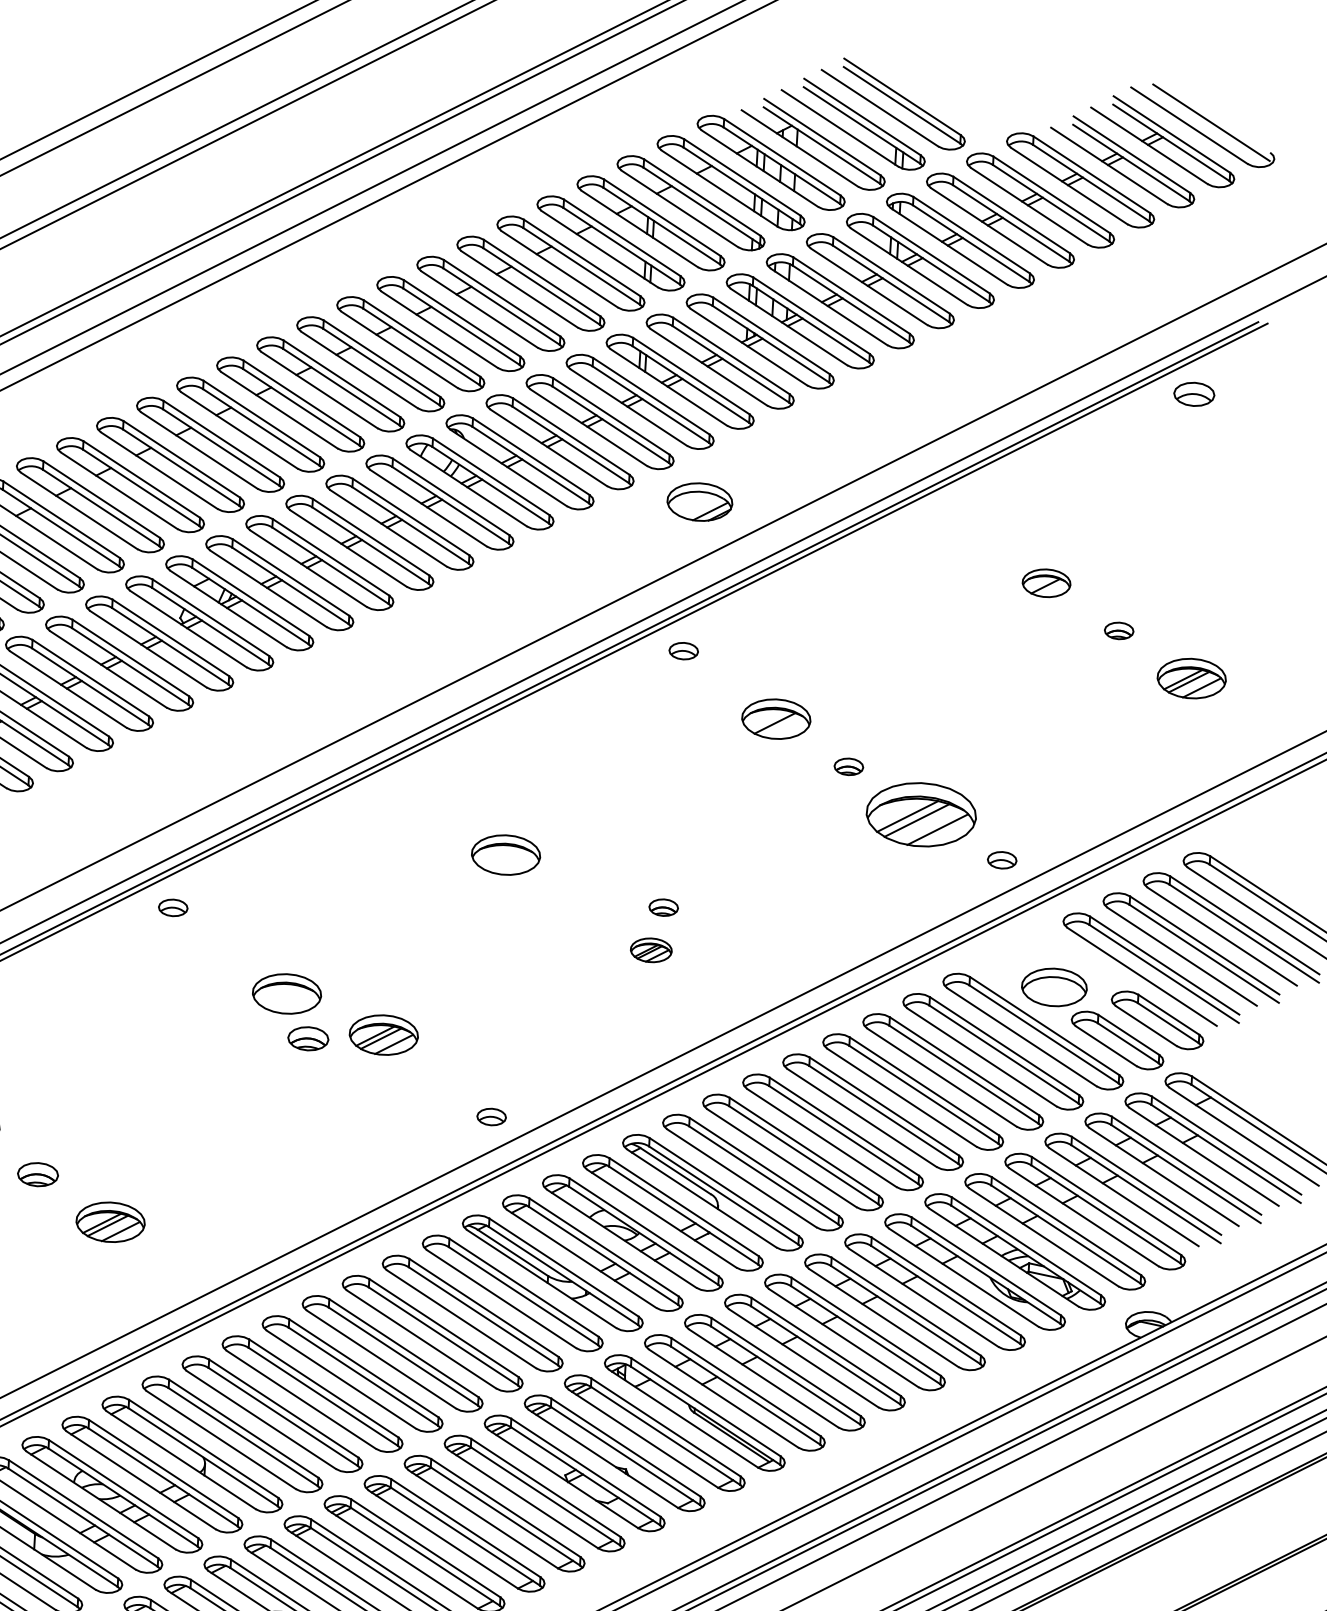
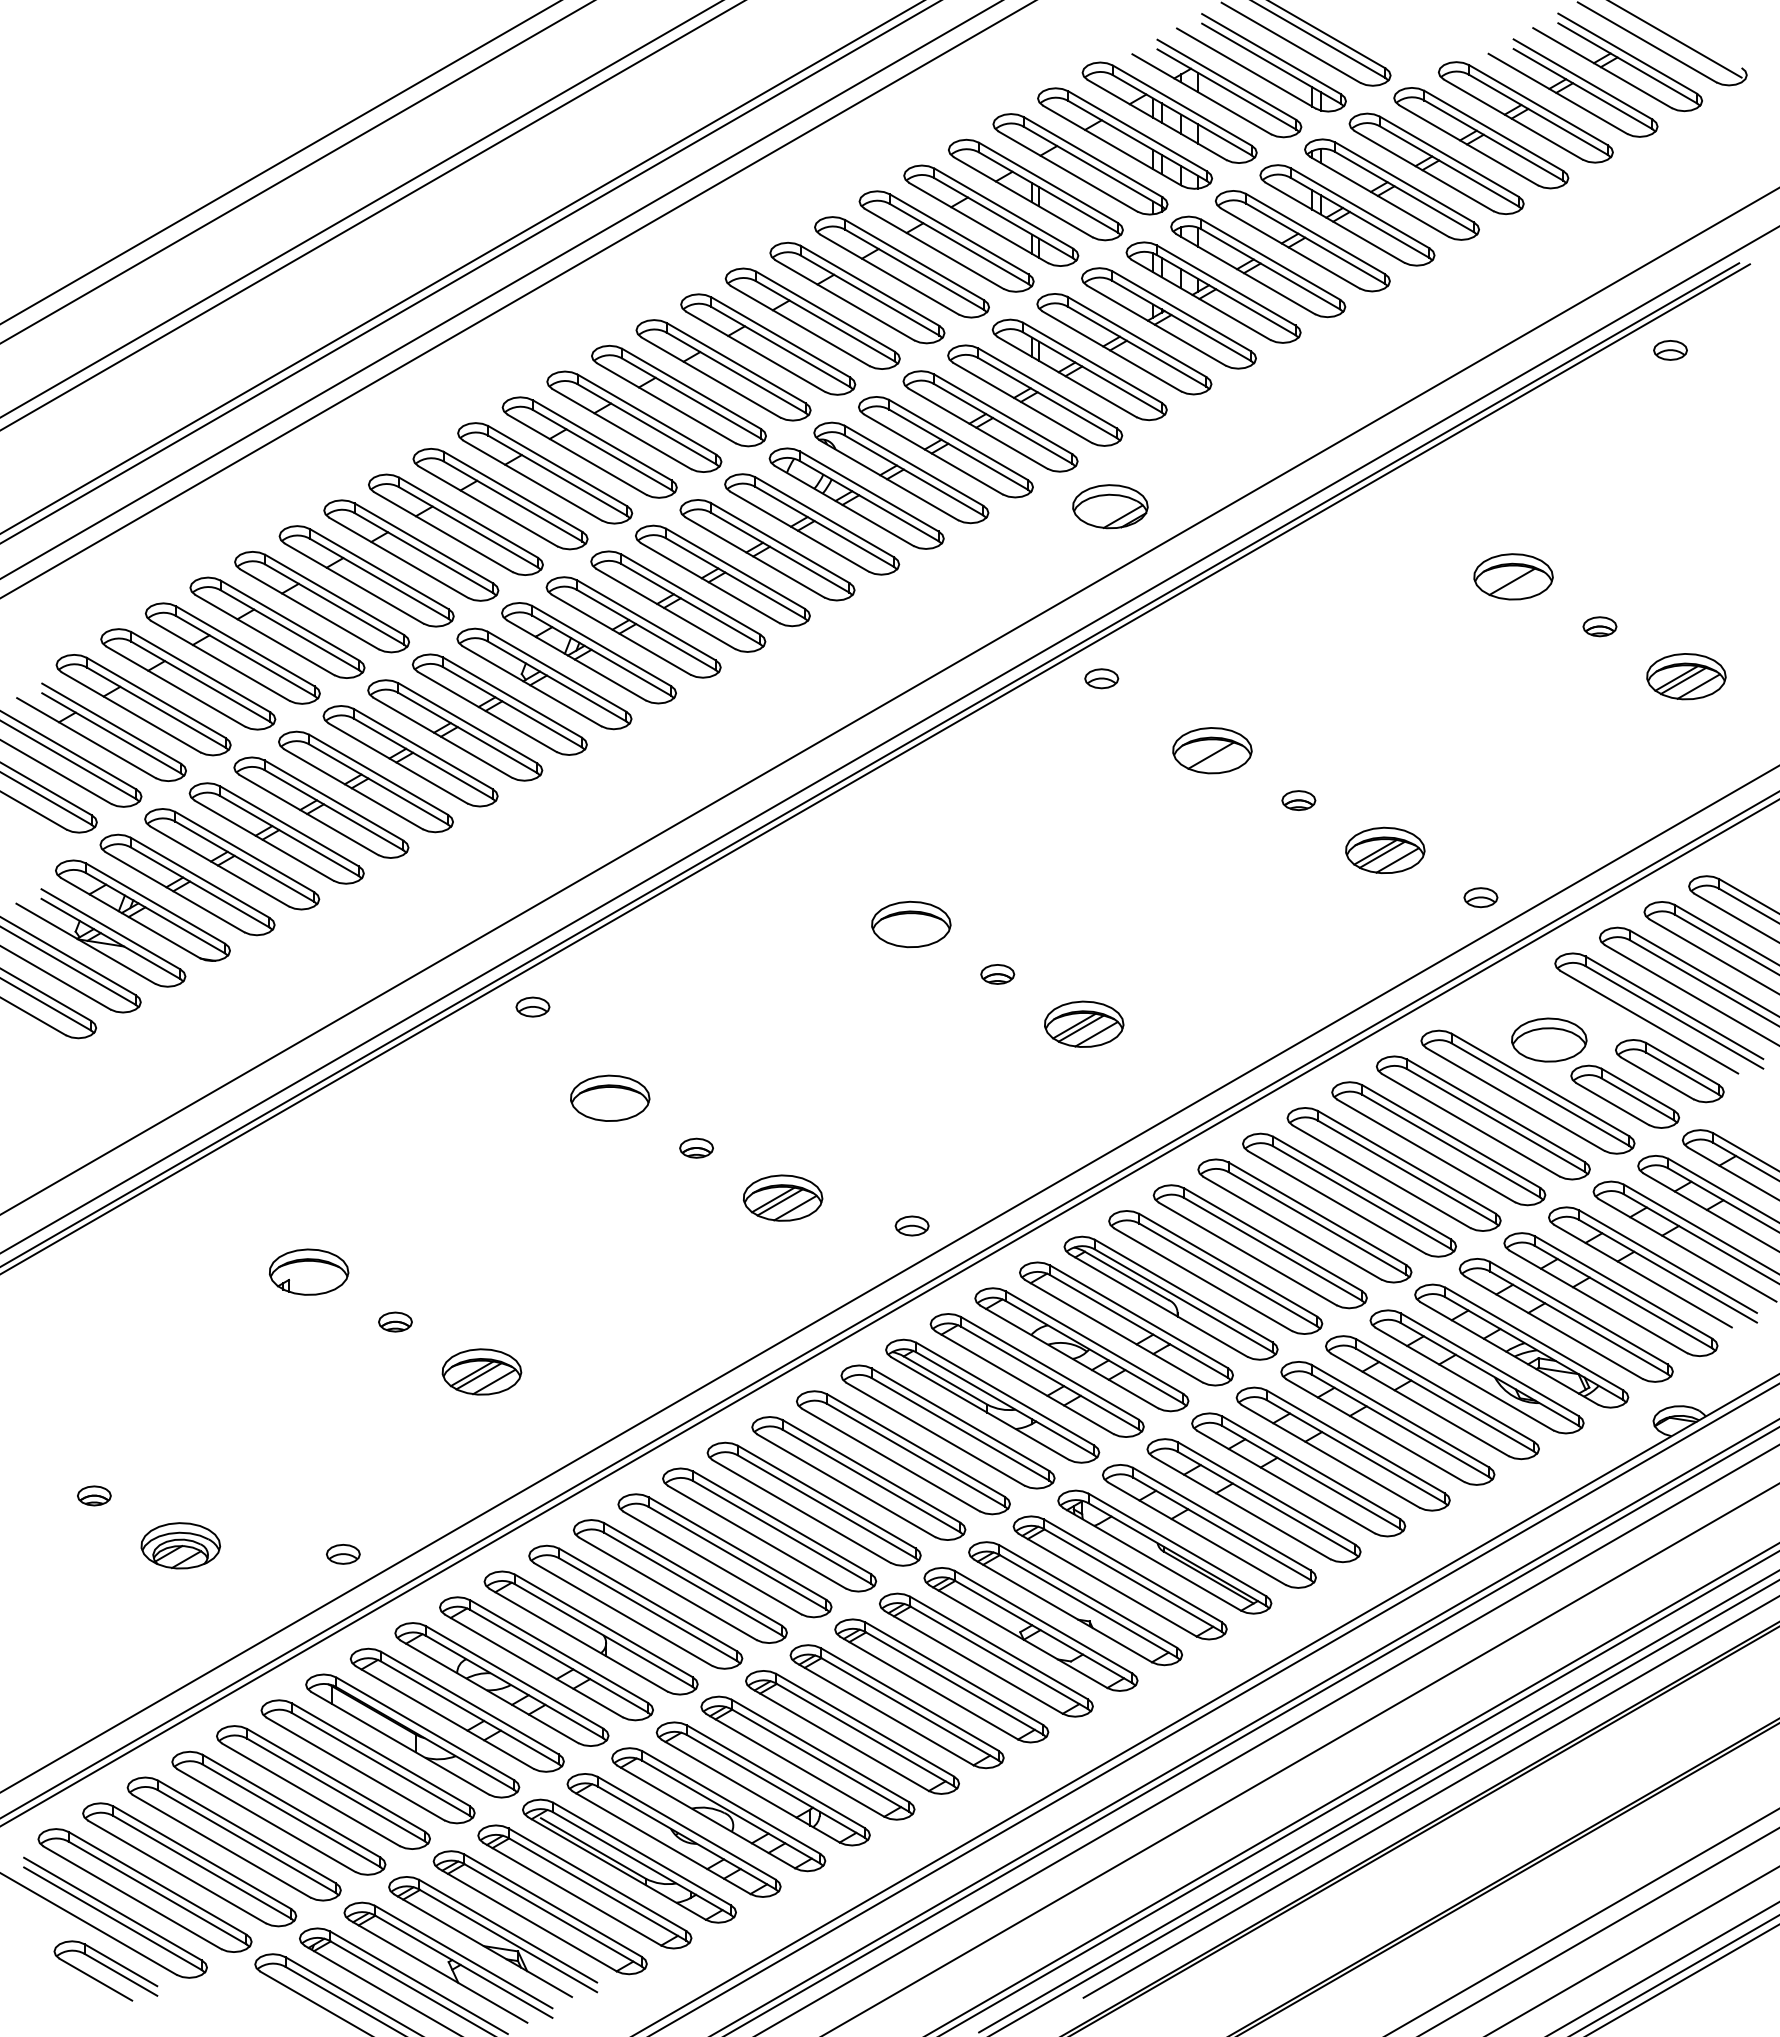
part: (1194, 394) -> (1670, 350), size x0.71
part: (1046, 582) -> (1513, 576), size x1.43
part: (921, 813) -> (1385, 849), size x0.62
part: (663, 907) -> (997, 974), moved
part: (651, 949) -> (1084, 1023), size x1.67
part: (287, 993) -> (610, 1097), moved
part: (384, 1034) -> (783, 1197), moved
part: (308, 1038) -> (696, 1147), size x0.71
part: (38, 1174) -> (395, 1321), size x0.71

